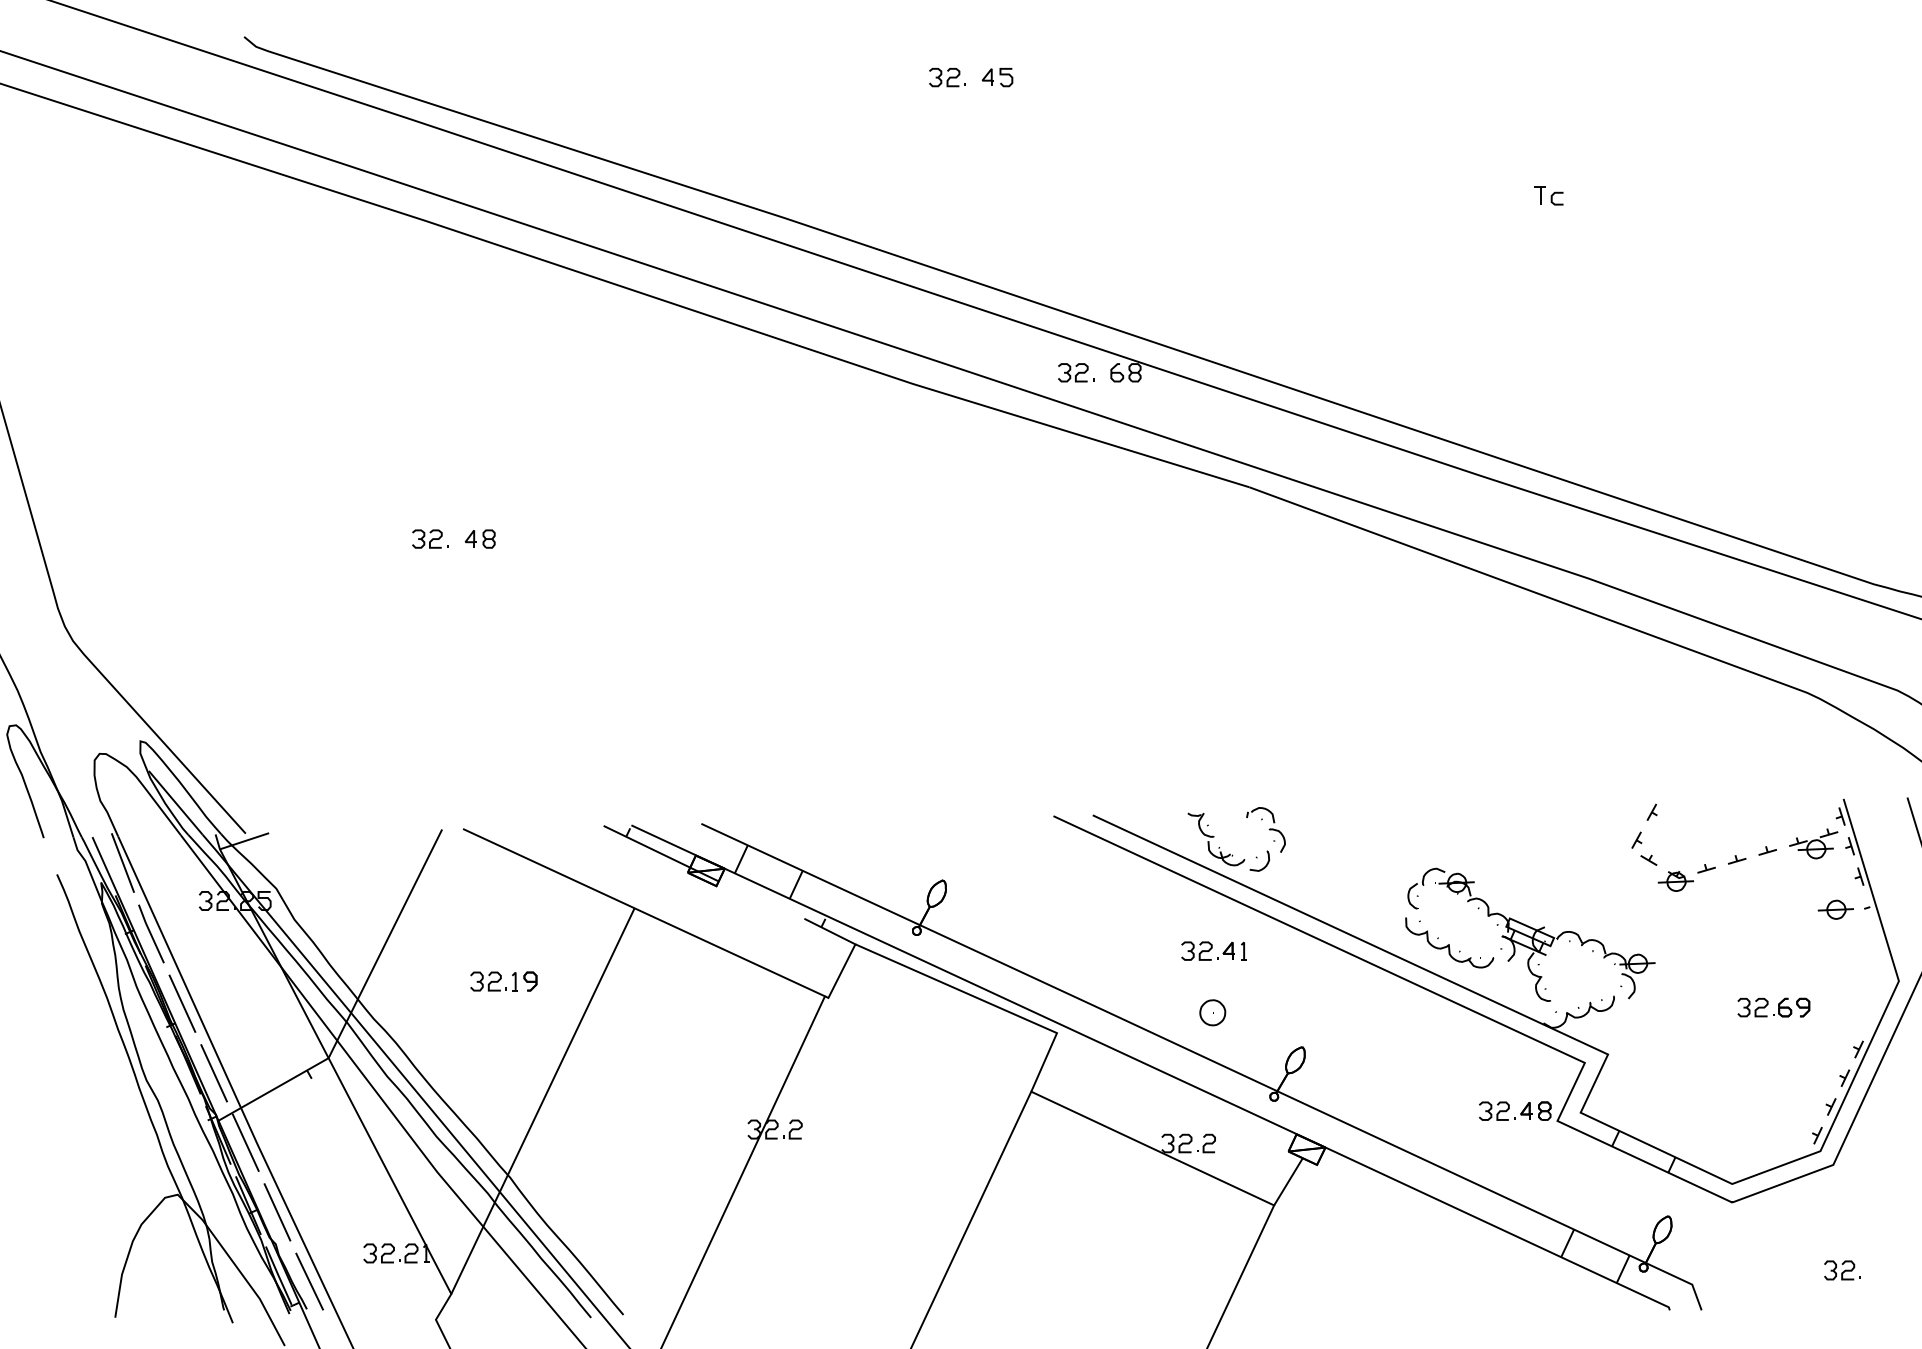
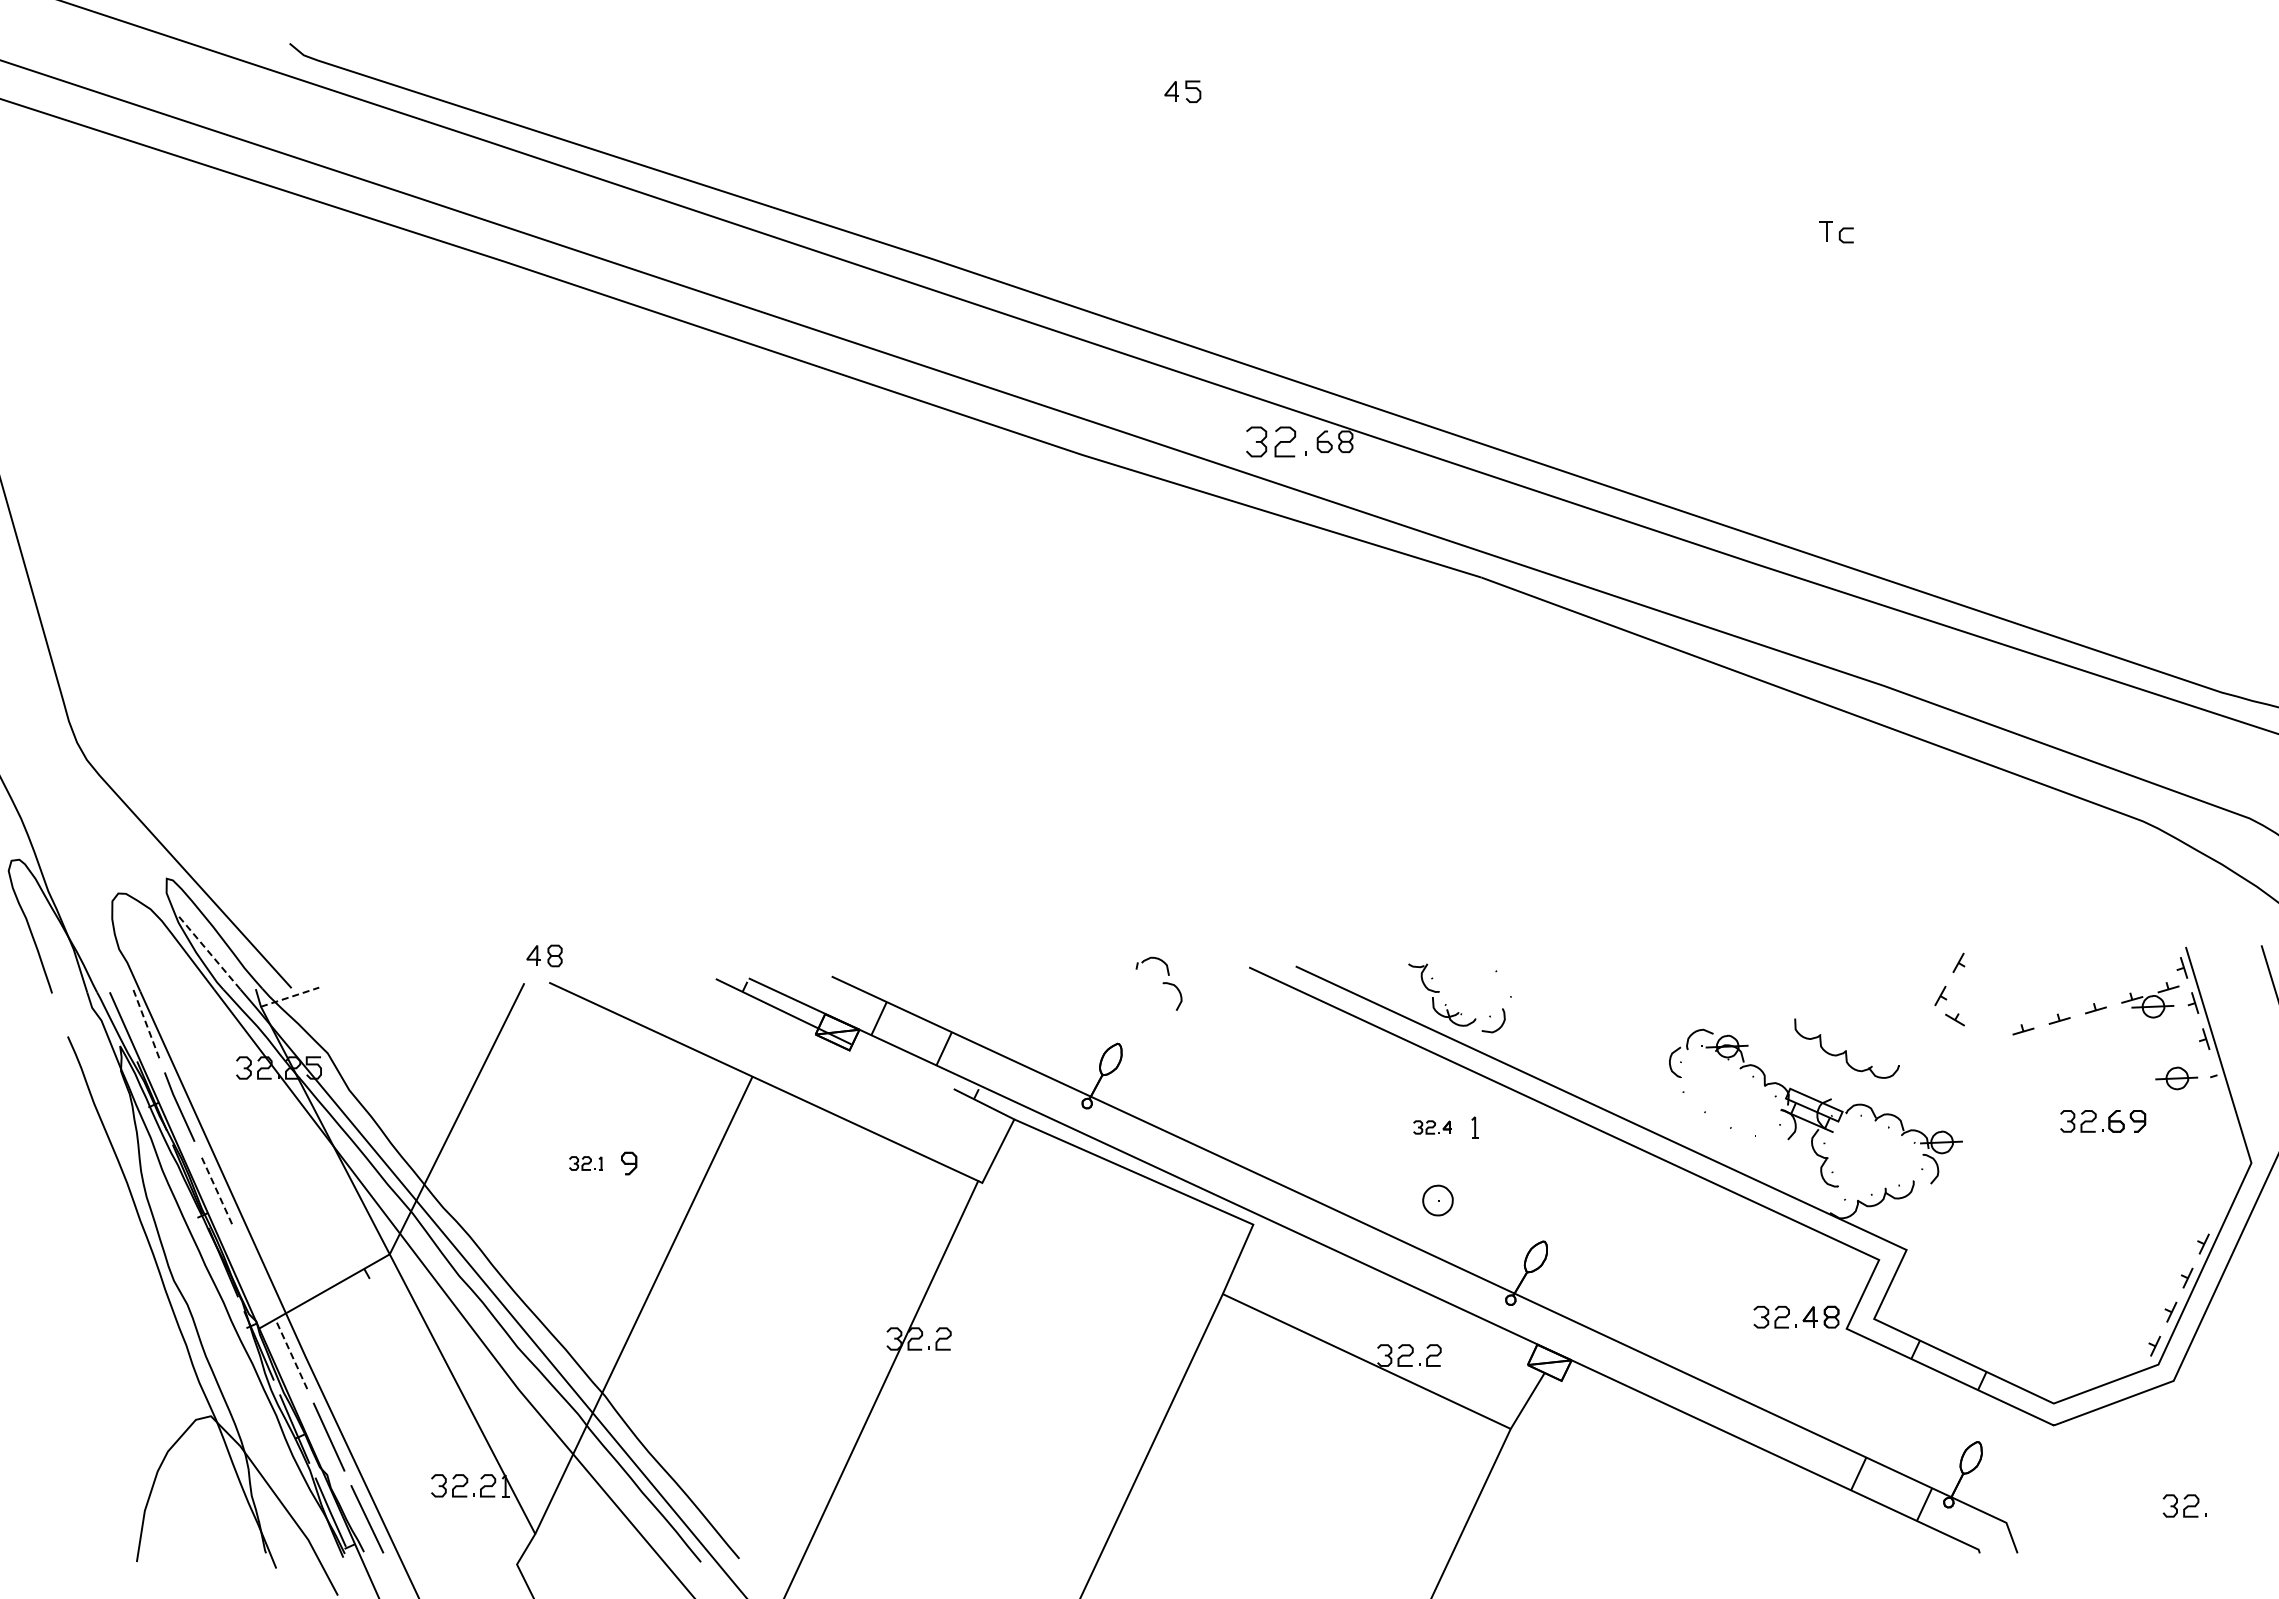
part: (946, 77) -> (1122, 91), removed
part: (1075, 372) -> (1275, 441), size x1.4
part: (429, 538) -> (509, 638), removed
part: (480, 538) -> (544, 955), moved
line: (175, 802) -> (208, 951), solid -> dashed
part: (1265, 829) -> (1158, 983), moved
line: (244, 841) -> (290, 997), solid -> dashed
line: (123, 863) -> (146, 1023), solid -> dashed
part: (1675, 881) -> (1986, 1044), removed
part: (1449, 942) -> (1846, 1048), moved
part: (1208, 951) -> (1432, 1127), size x0.6
part: (494, 981) -> (586, 1163), size x0.6
line: (182, 1003) -> (216, 1189), solid -> dashed
part: (1774, 1007) -> (2103, 1121), moved
line: (213, 1072) -> (253, 1271), removed
line: (245, 1142) -> (291, 1354), solid -> dashed

